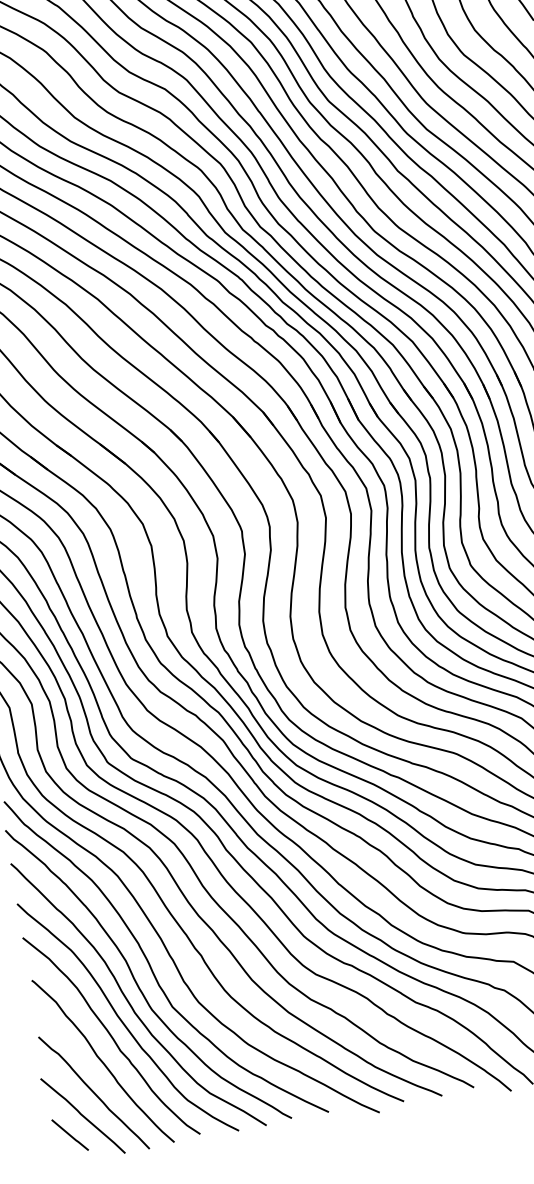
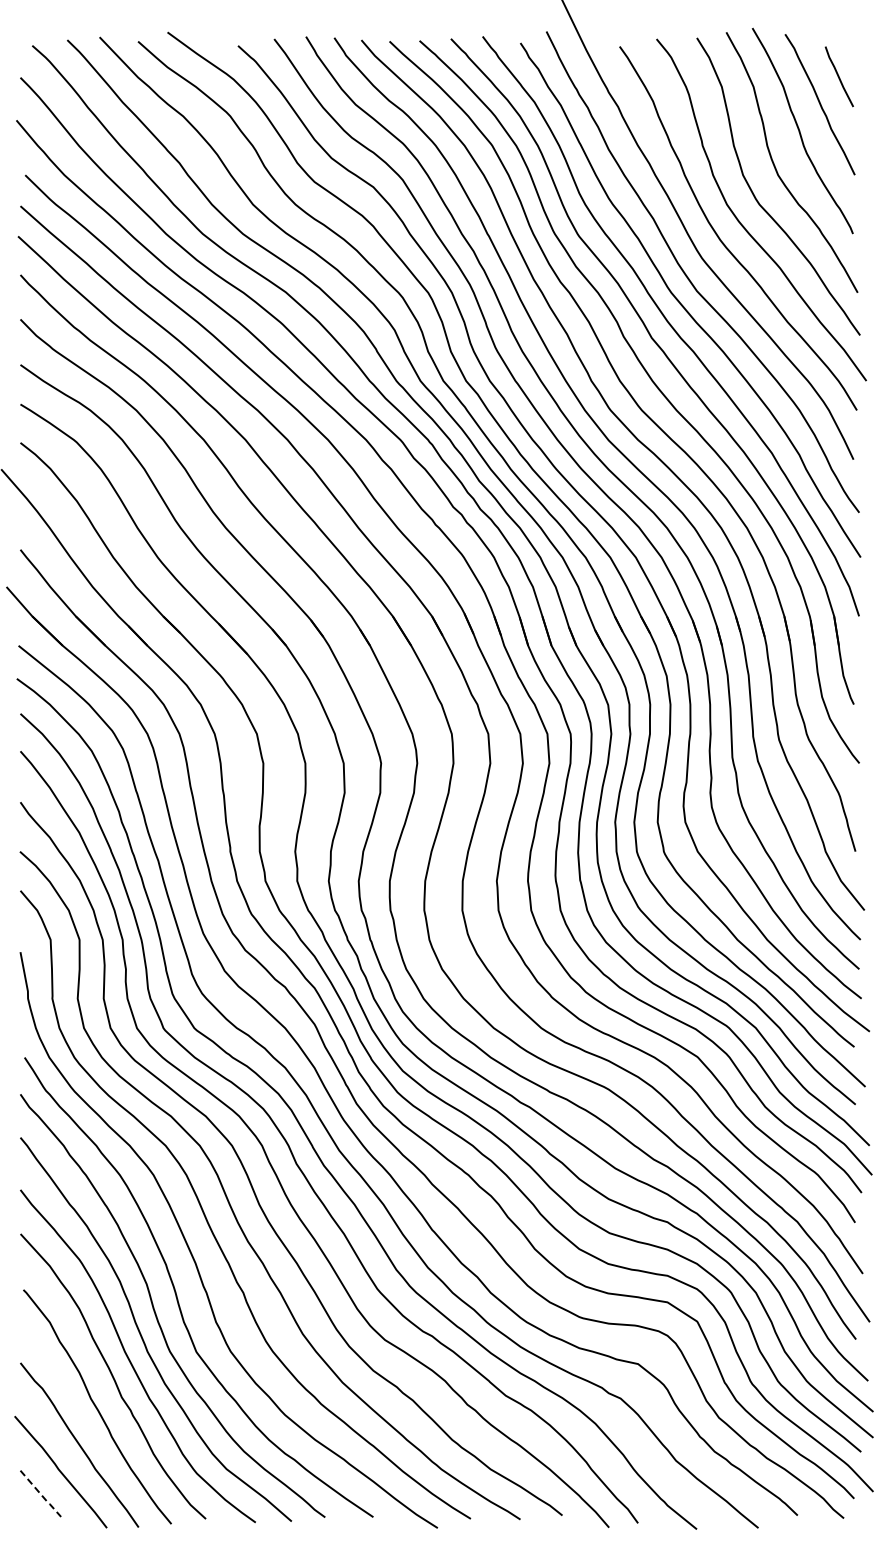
line: (70, 1135) -> (41, 1494), solid -> dashed

